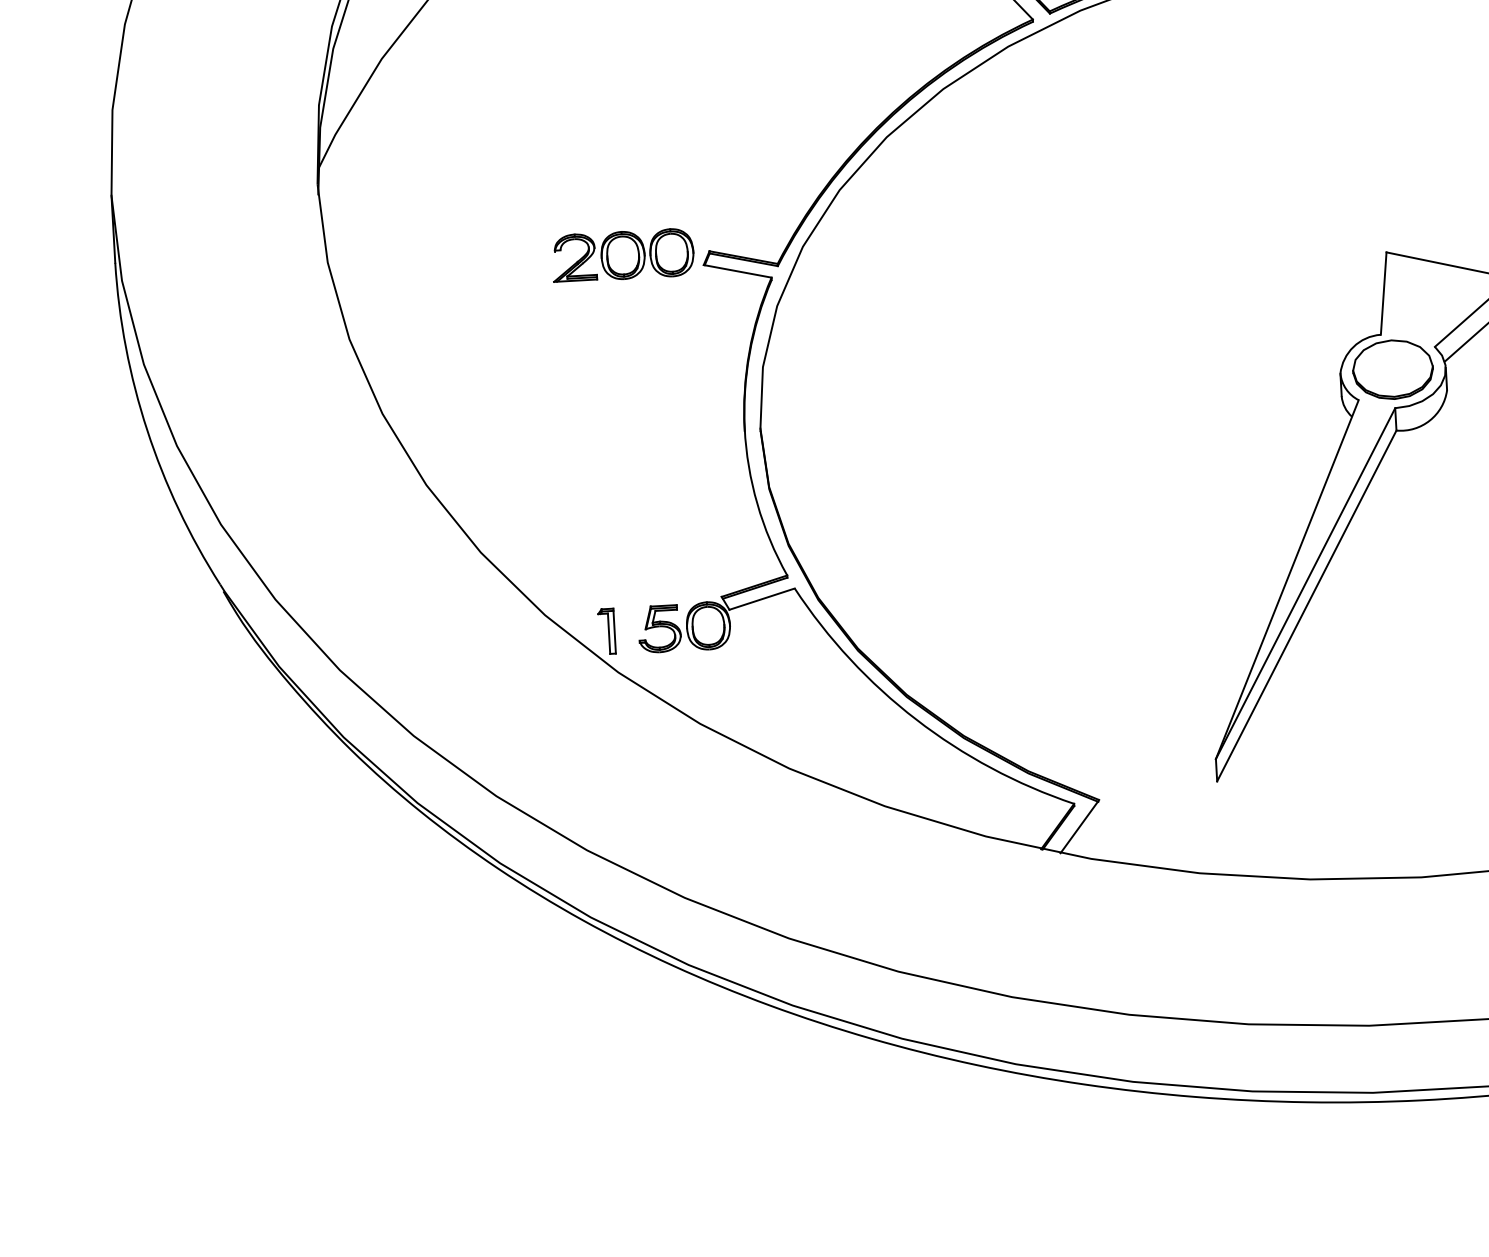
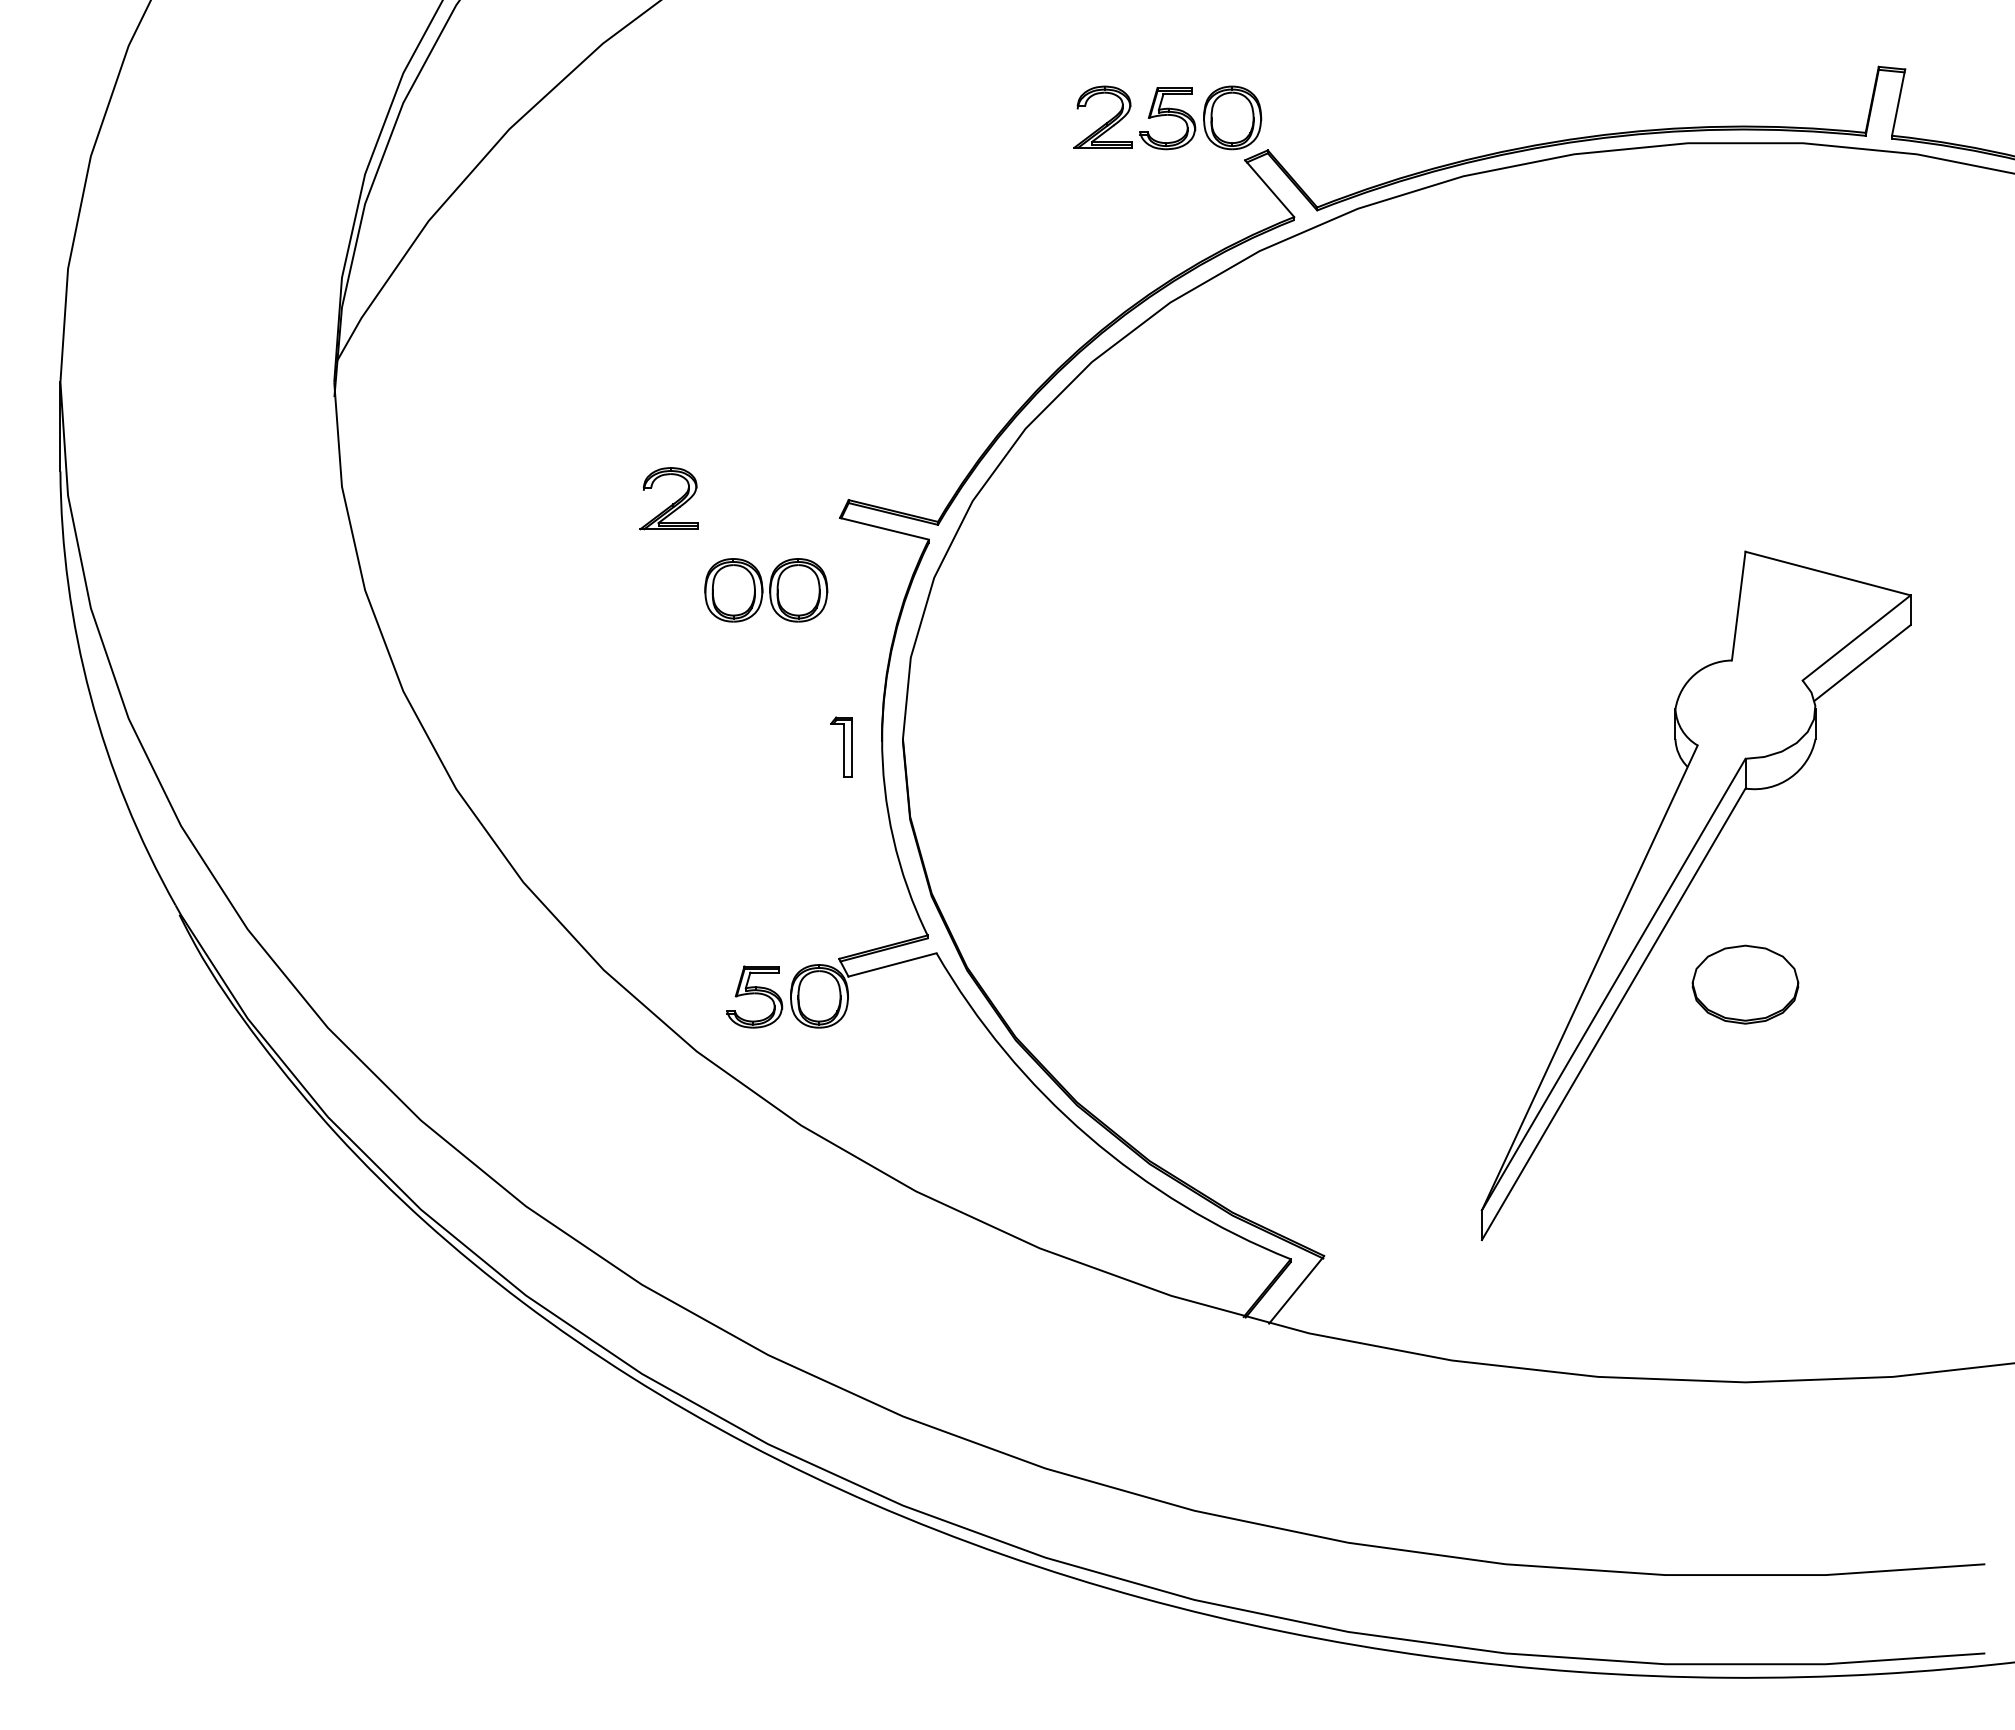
part: (647, 254) -> (766, 590), moved
part: (1393, 369) -> (1745, 984), moved
part: (606, 630) -> (841, 746), moved

